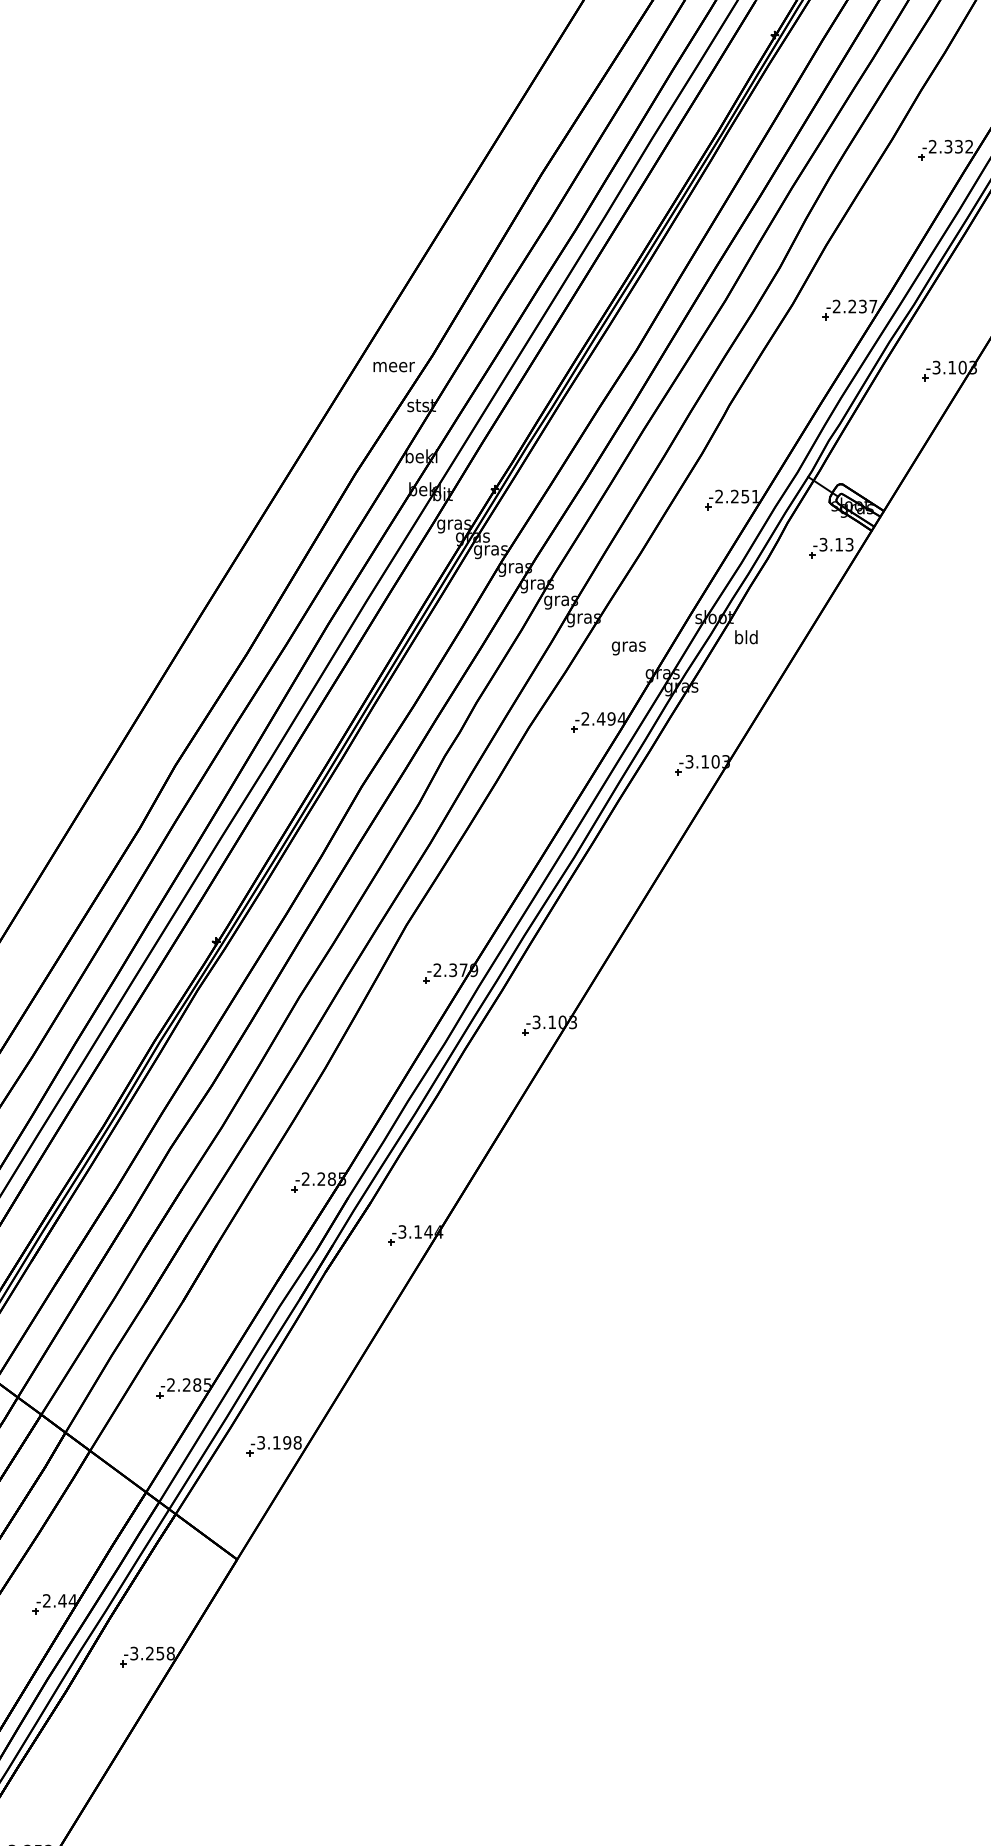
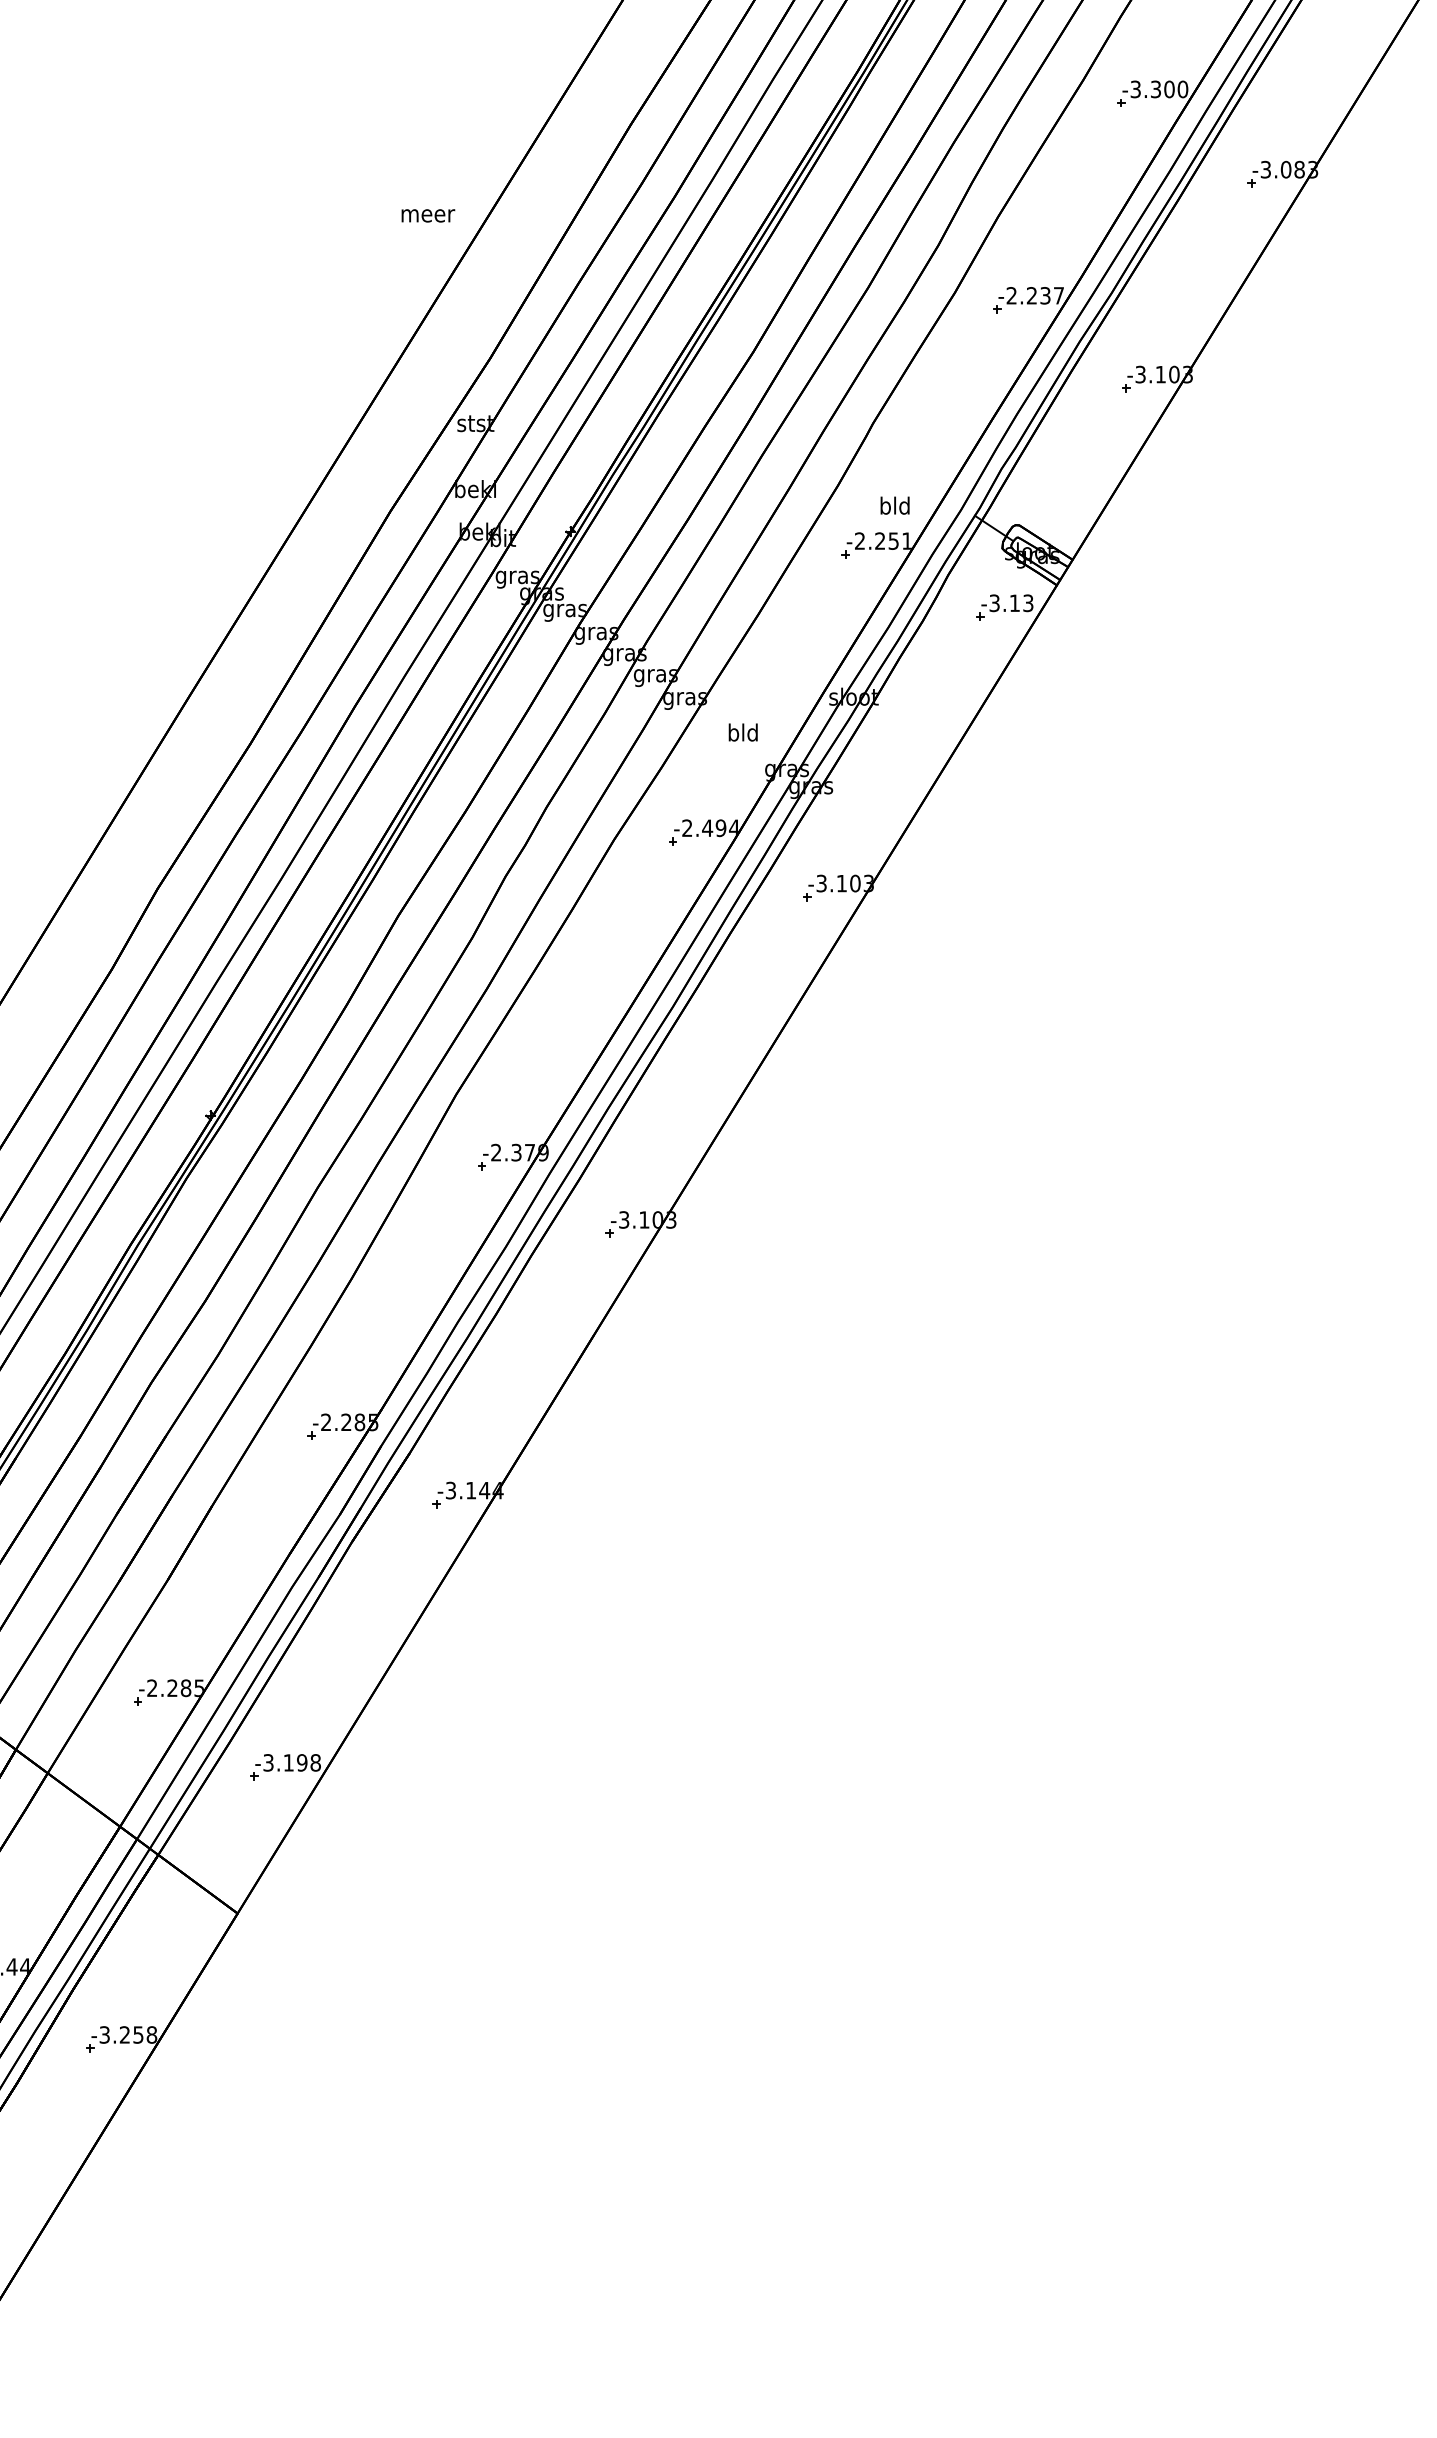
text: (951, 146) -> (1159, 89), -2.332 -> -3.300
text: (394, 366) -> (428, 215), moved
text: (745, 637) -> (894, 505), moved
text: (628, 646) -> (743, 734), gras -> bld

